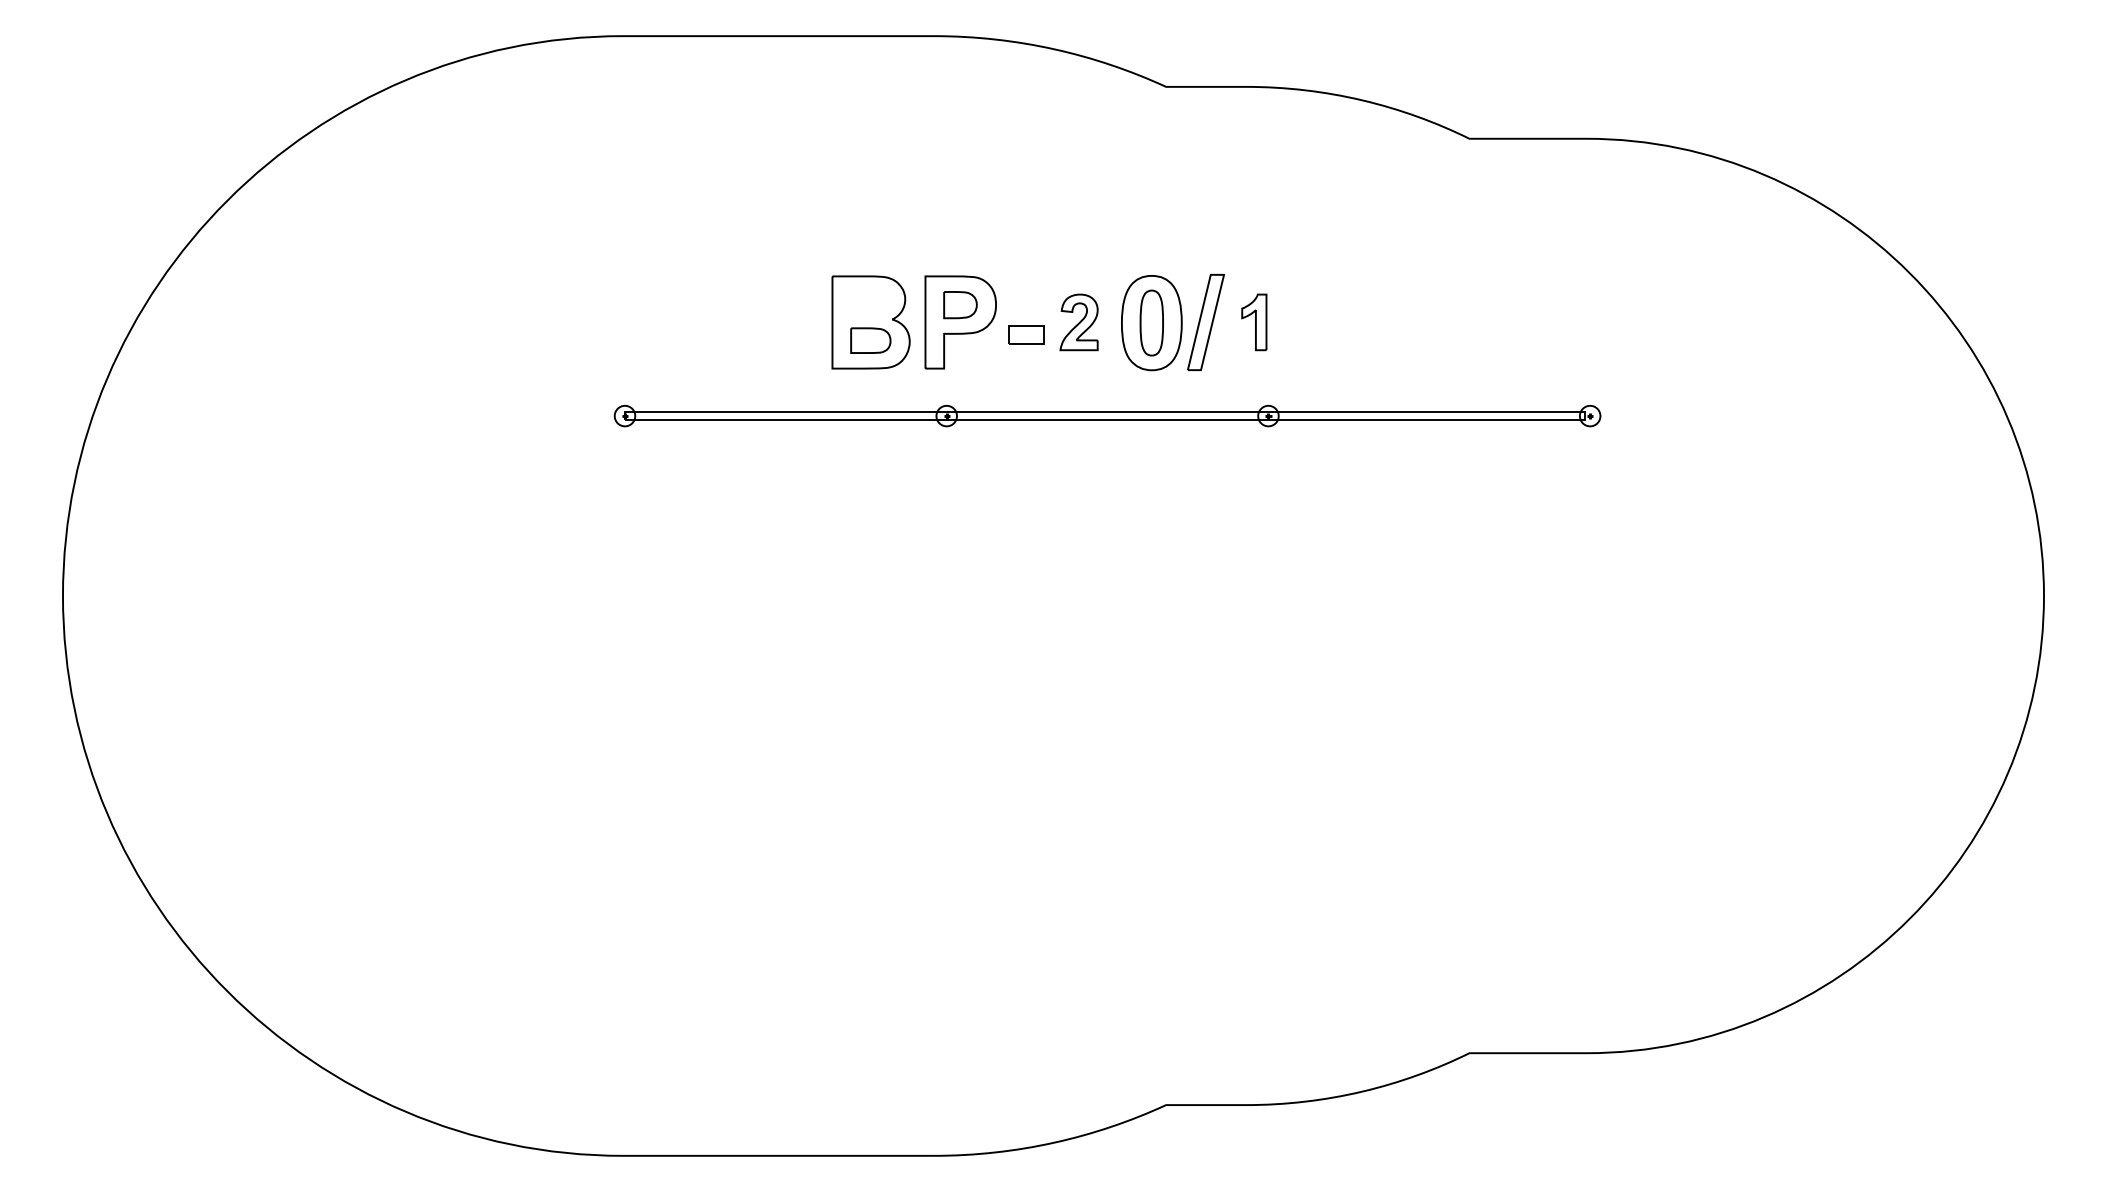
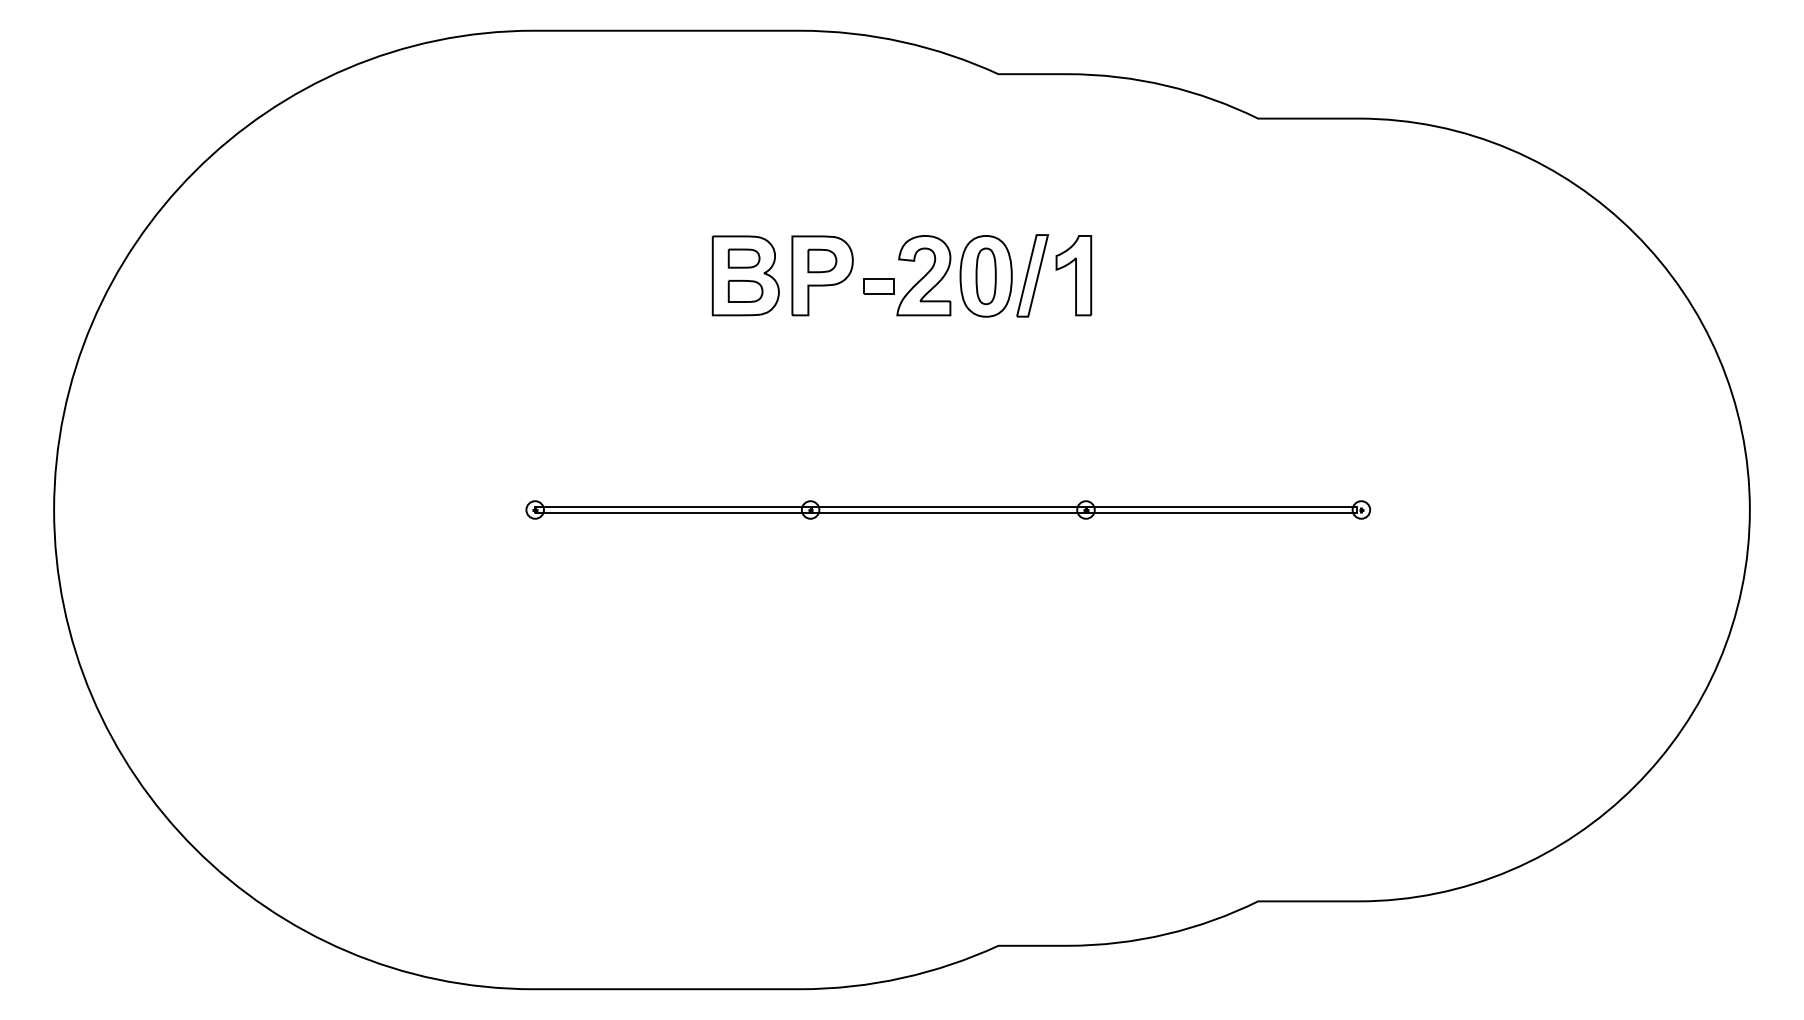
part: (868, 302) -> (743, 258), added
part: (1078, 322) -> (923, 275), size x1.67
part: (1253, 322) -> (1073, 275), size x1.67
part: (1107, 415) -> (948, 509), moved

